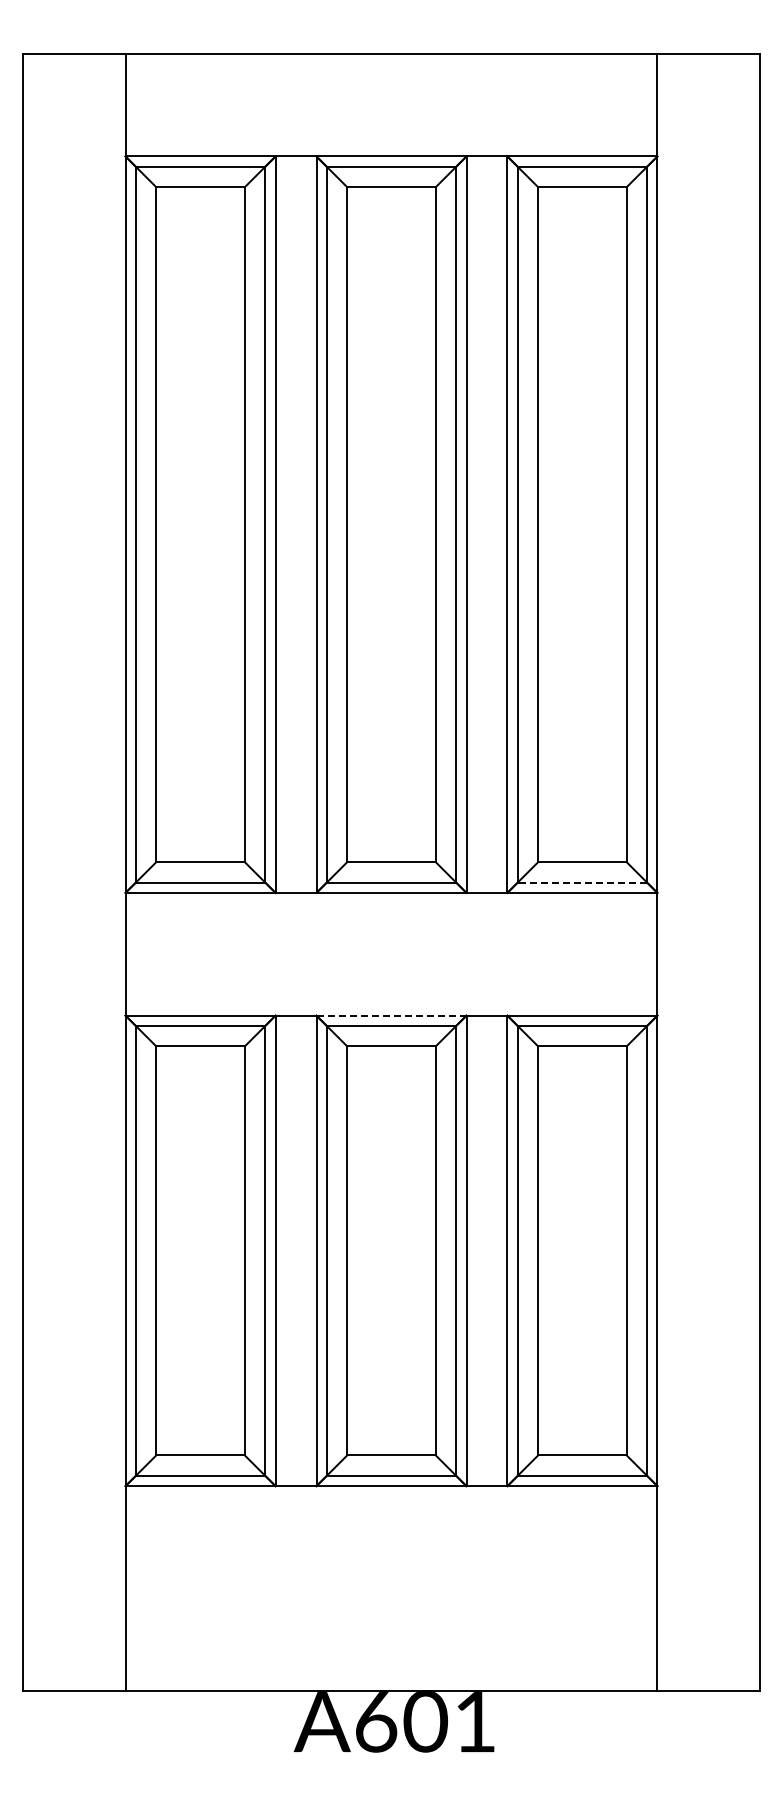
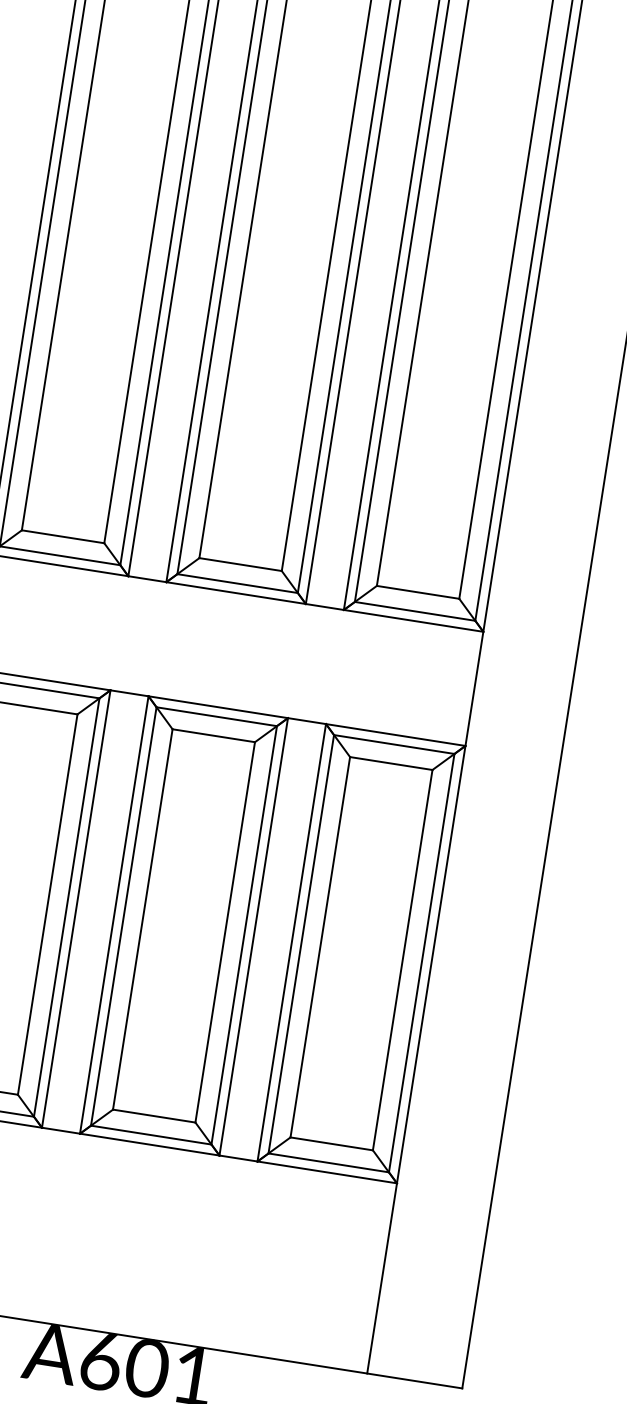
line: (582, 882) -> (415, 611), dashed -> solid
line: (392, 1015) -> (219, 707), dashed -> solid

